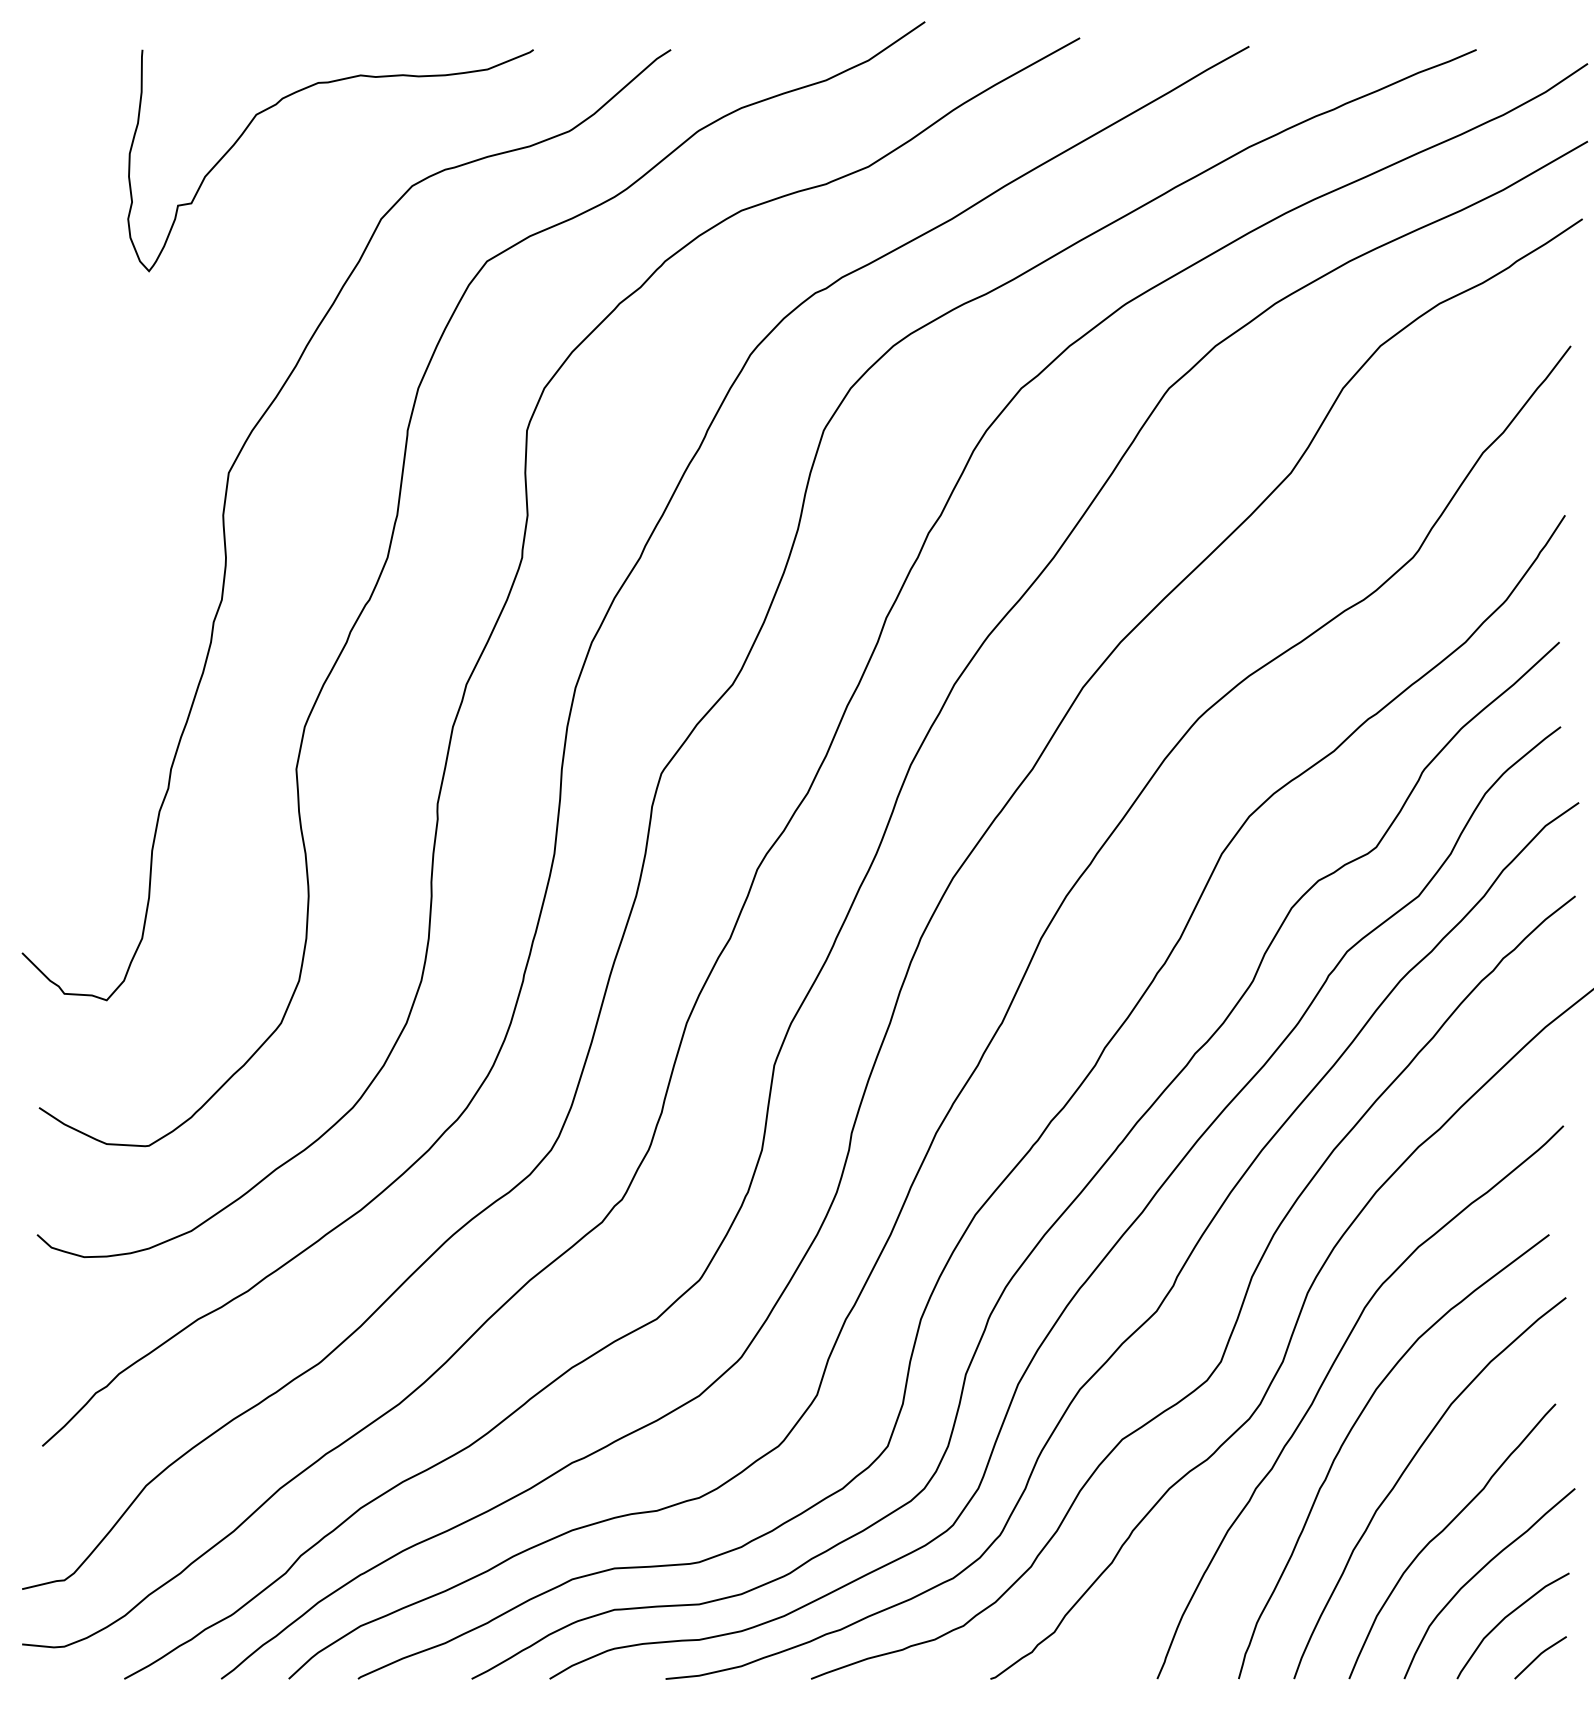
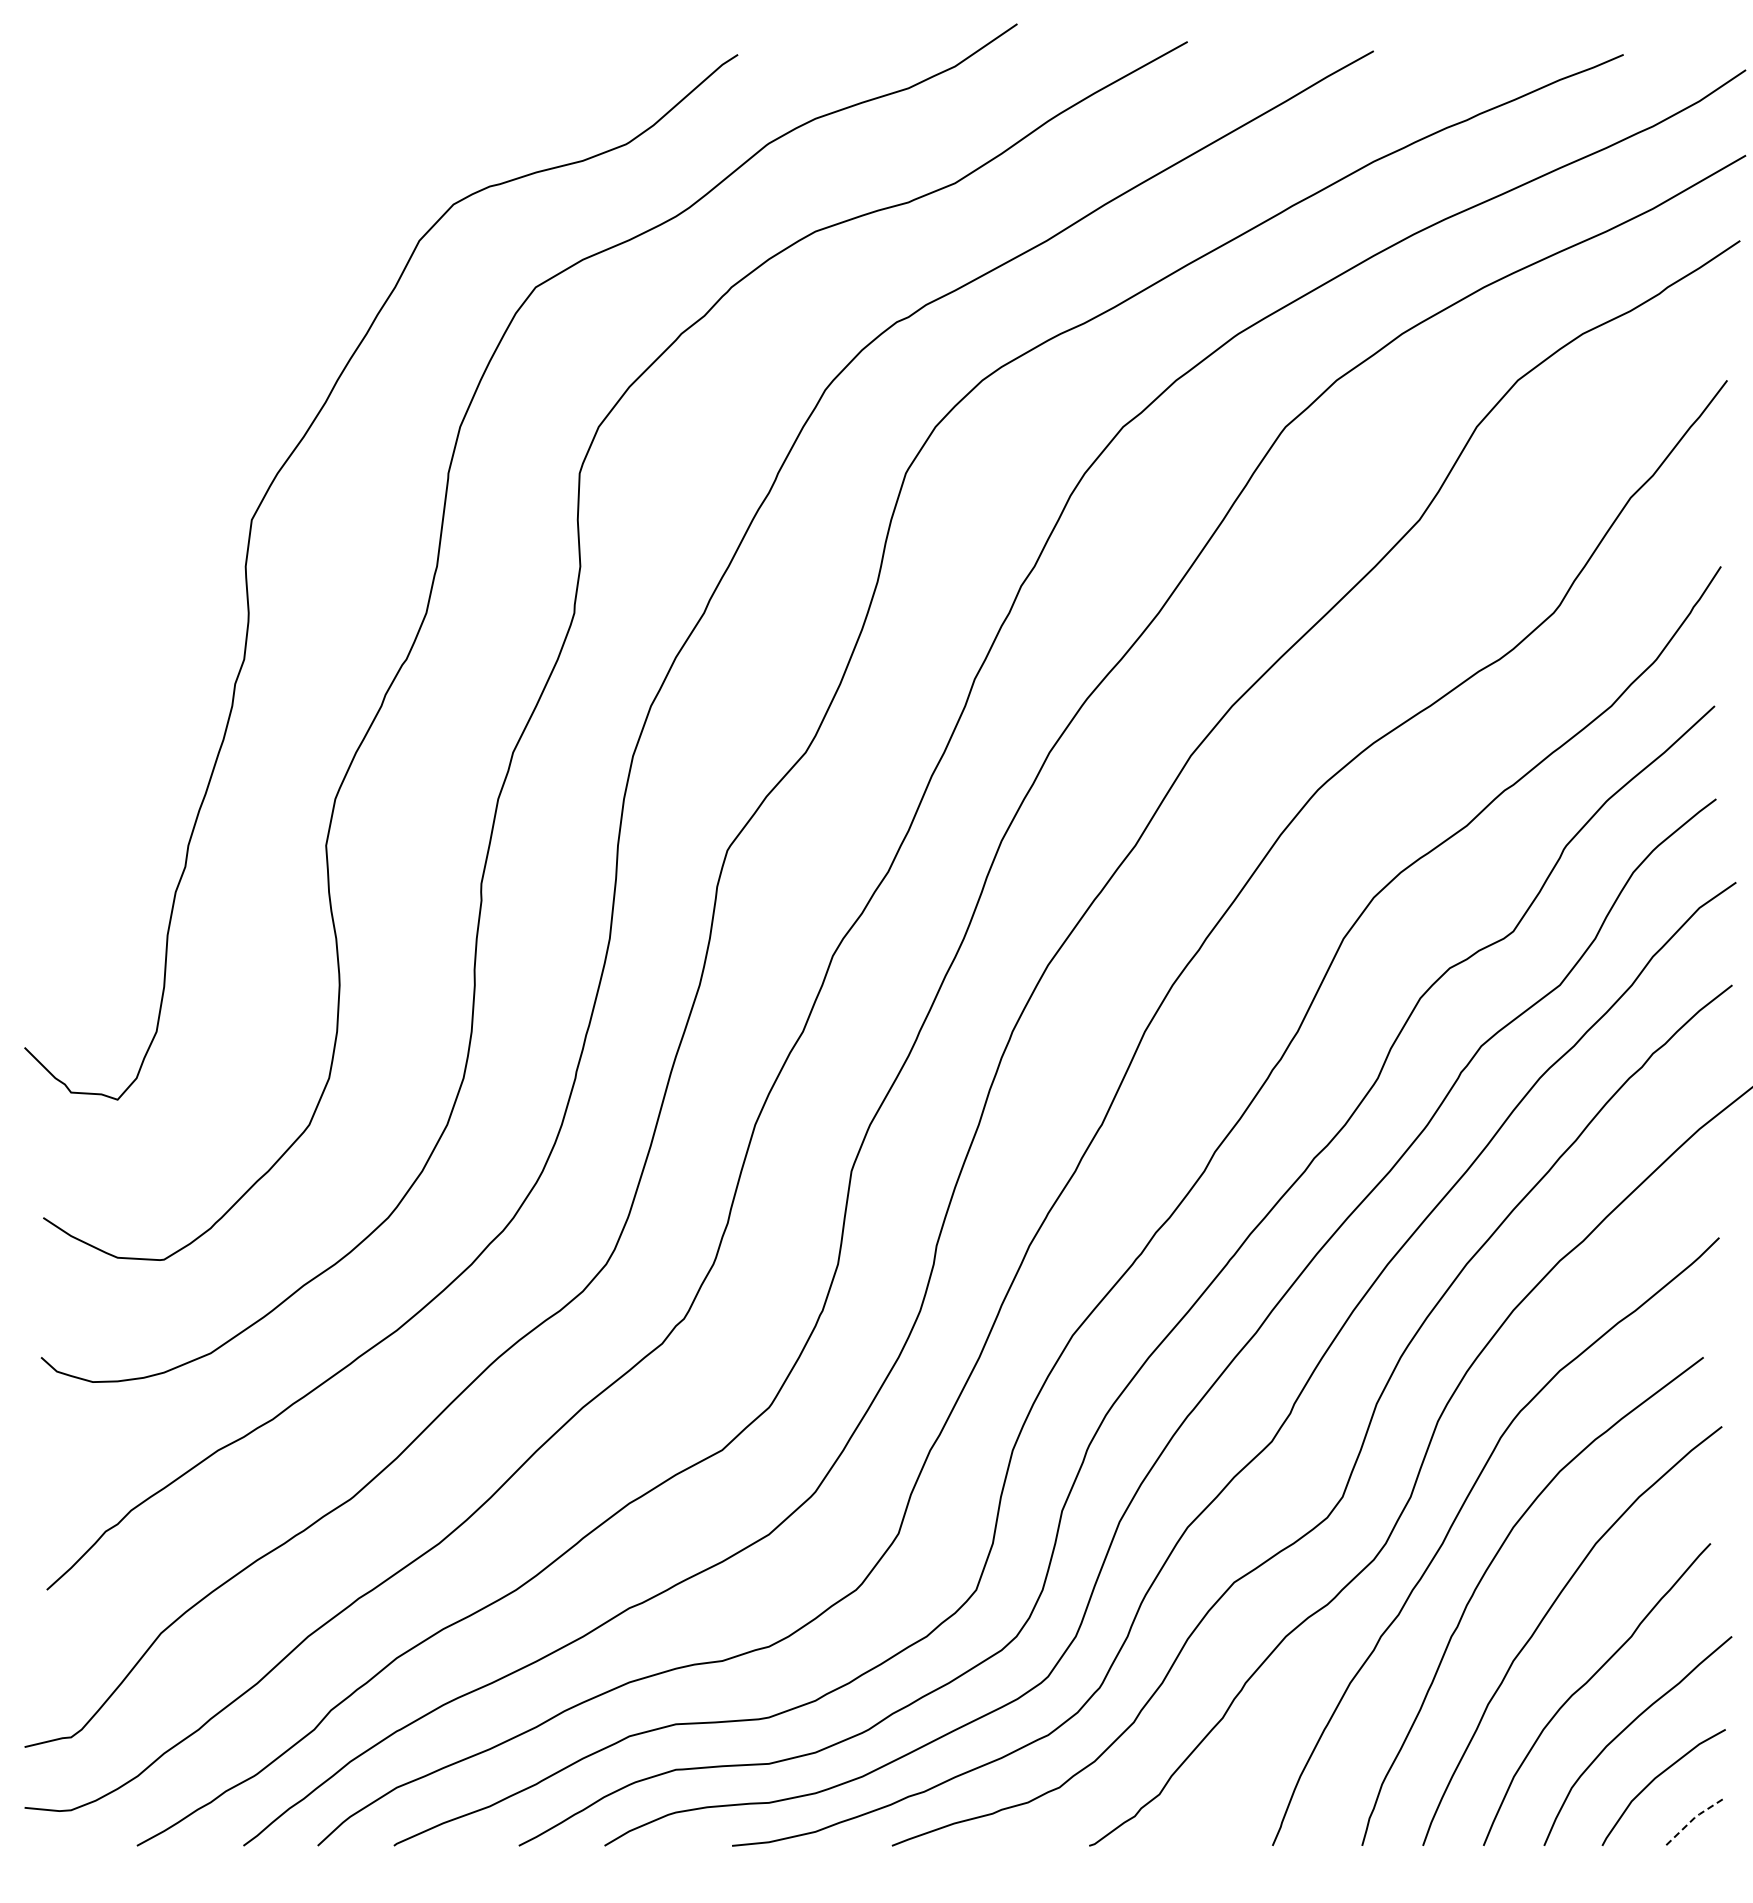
curve: (303, 90) -> (333, 99), removed
line: (1539, 1655) -> (1692, 1819), solid -> dashed

